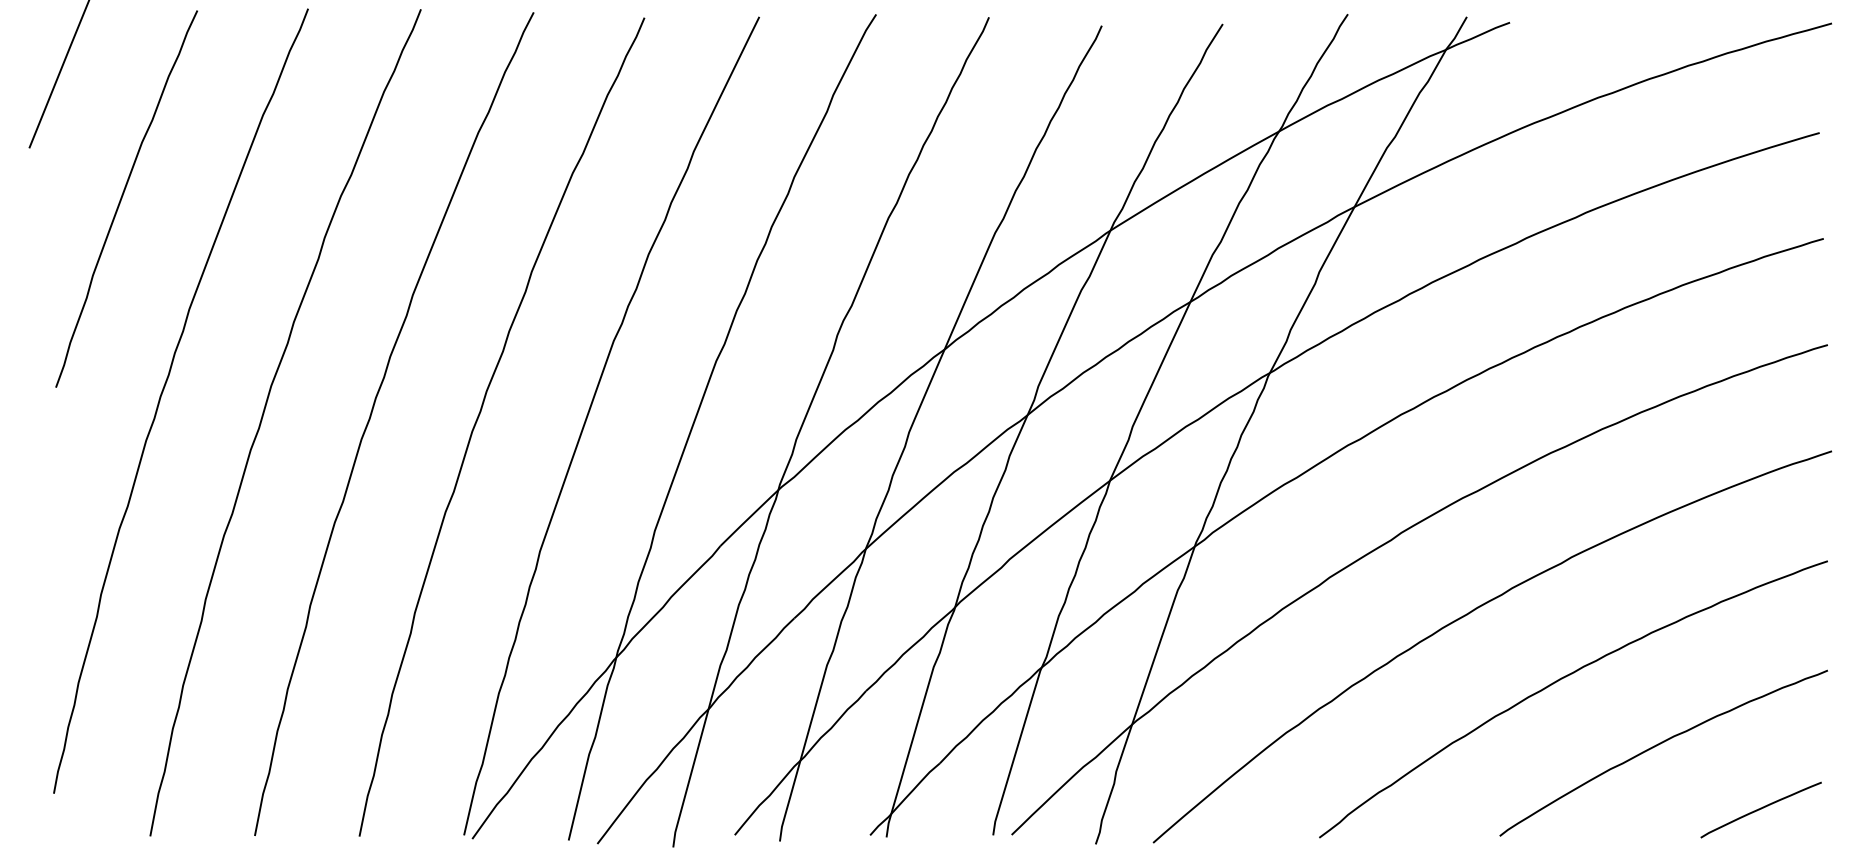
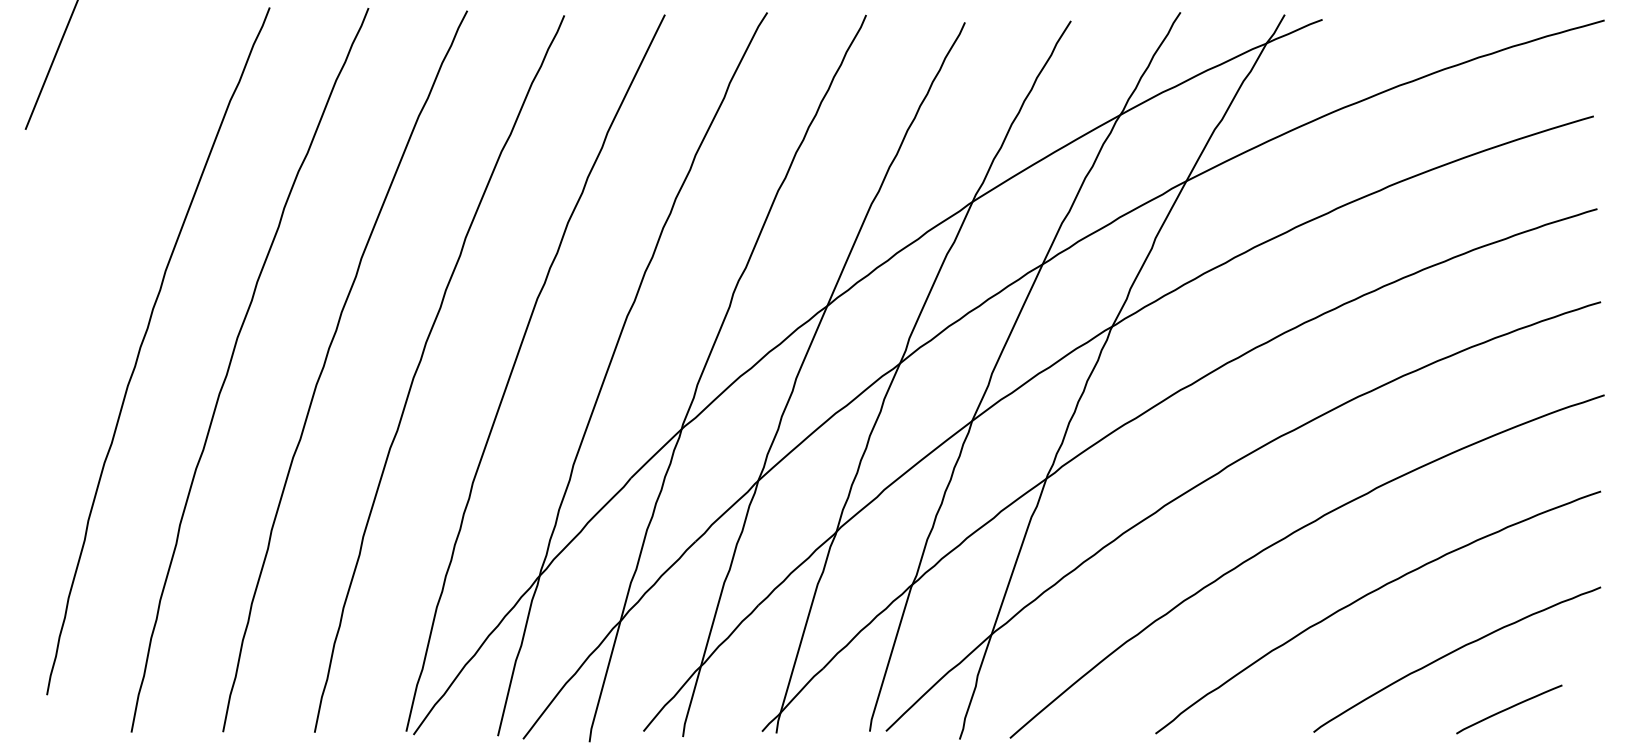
curve: (122, 198) -> (107, 173), removed
curve: (1760, 809) -> (1508, 709), moved

